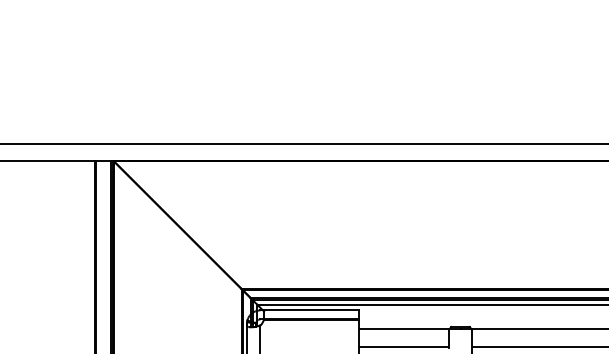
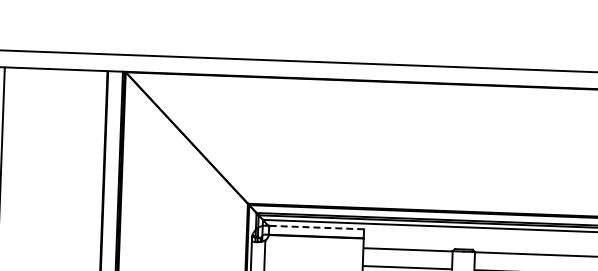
line: (311, 310) -> (316, 227), solid -> dashed

